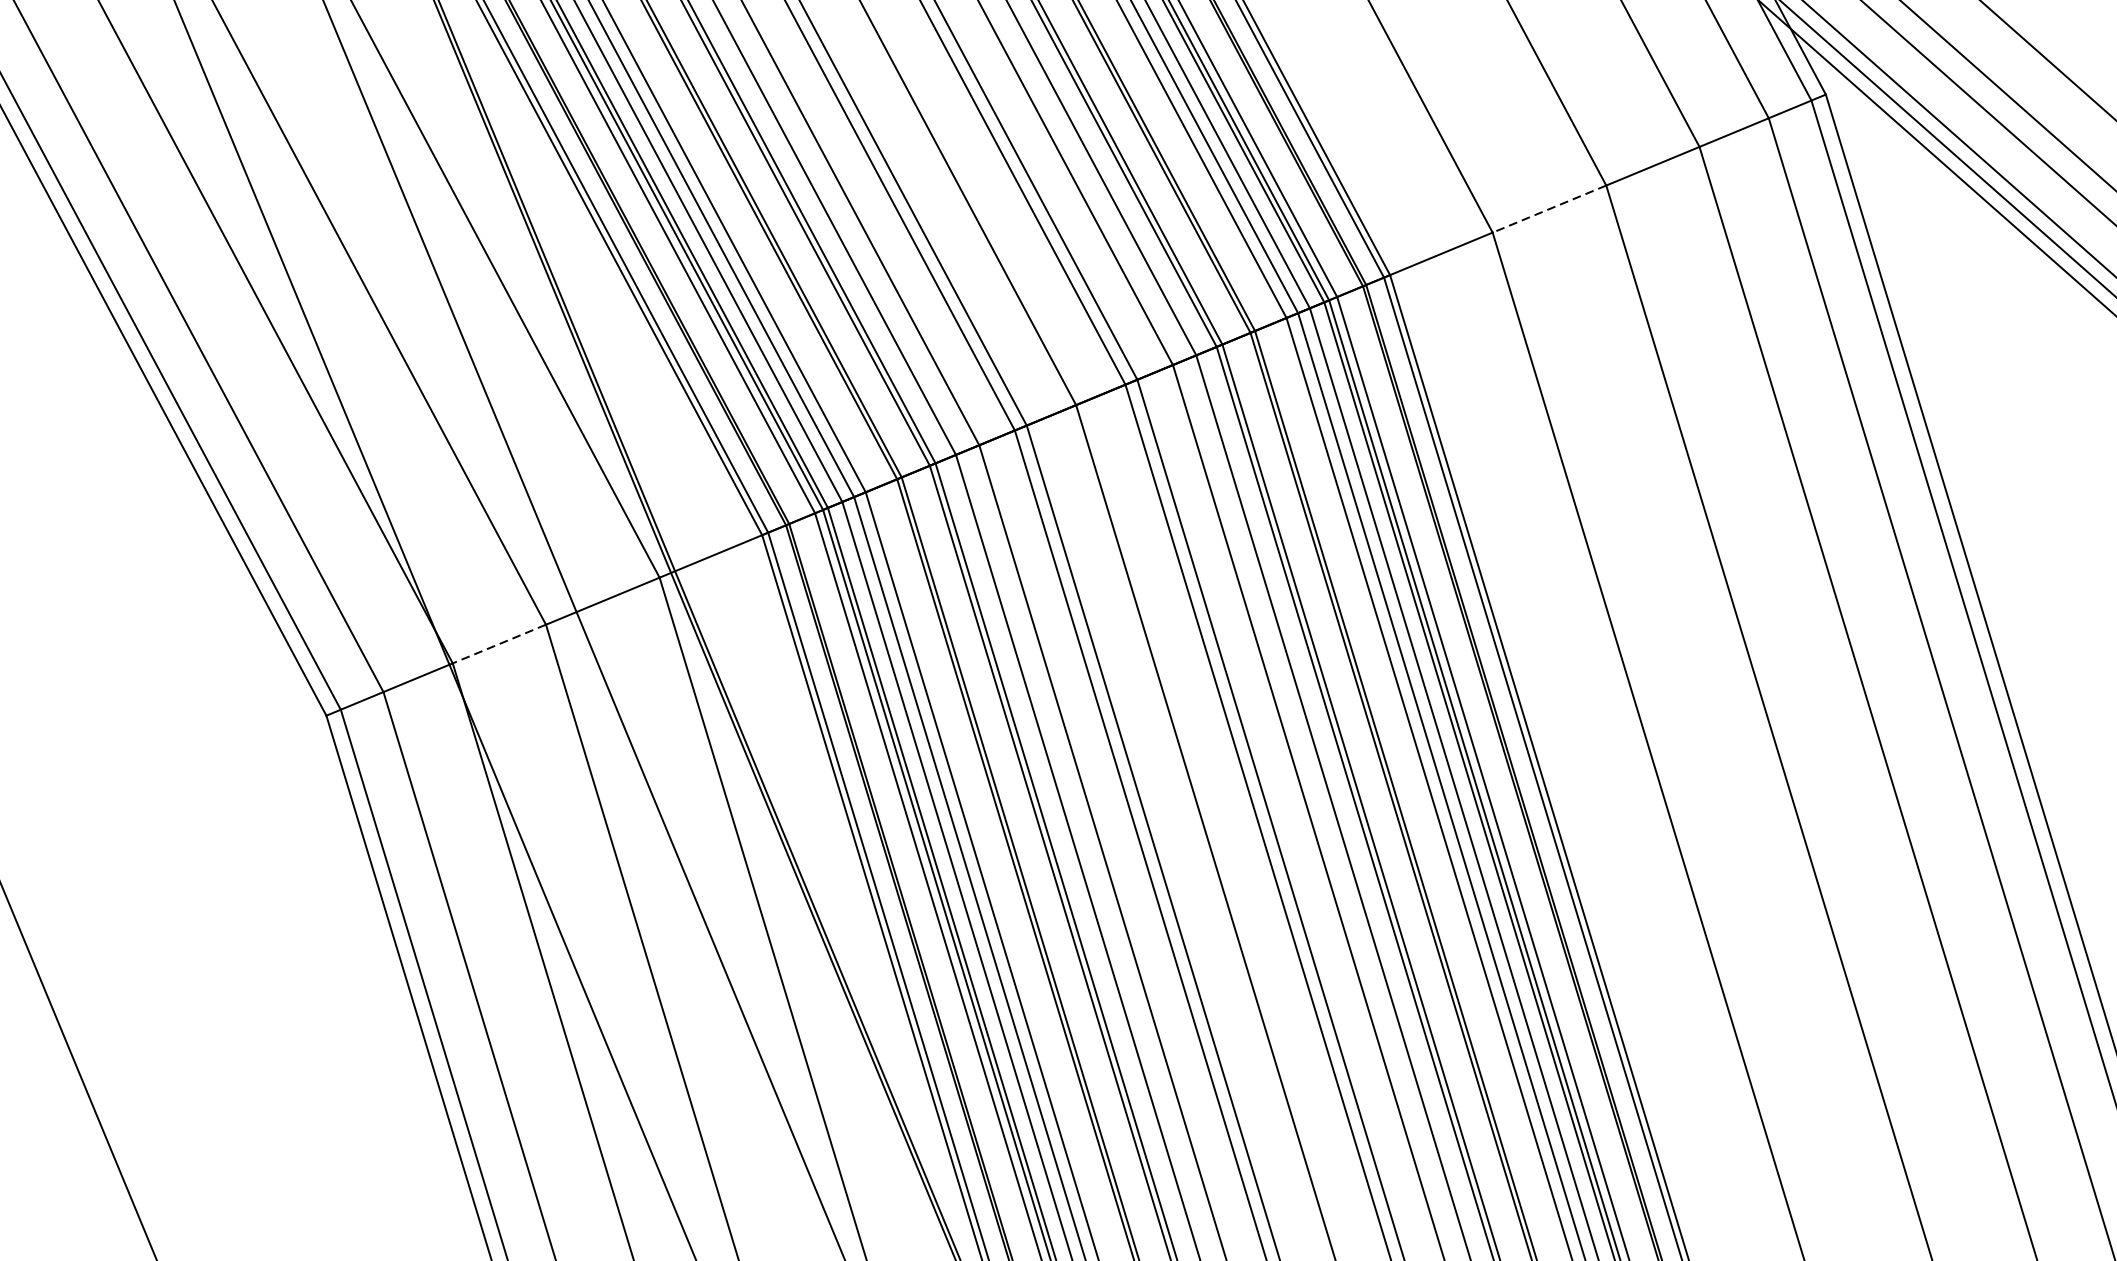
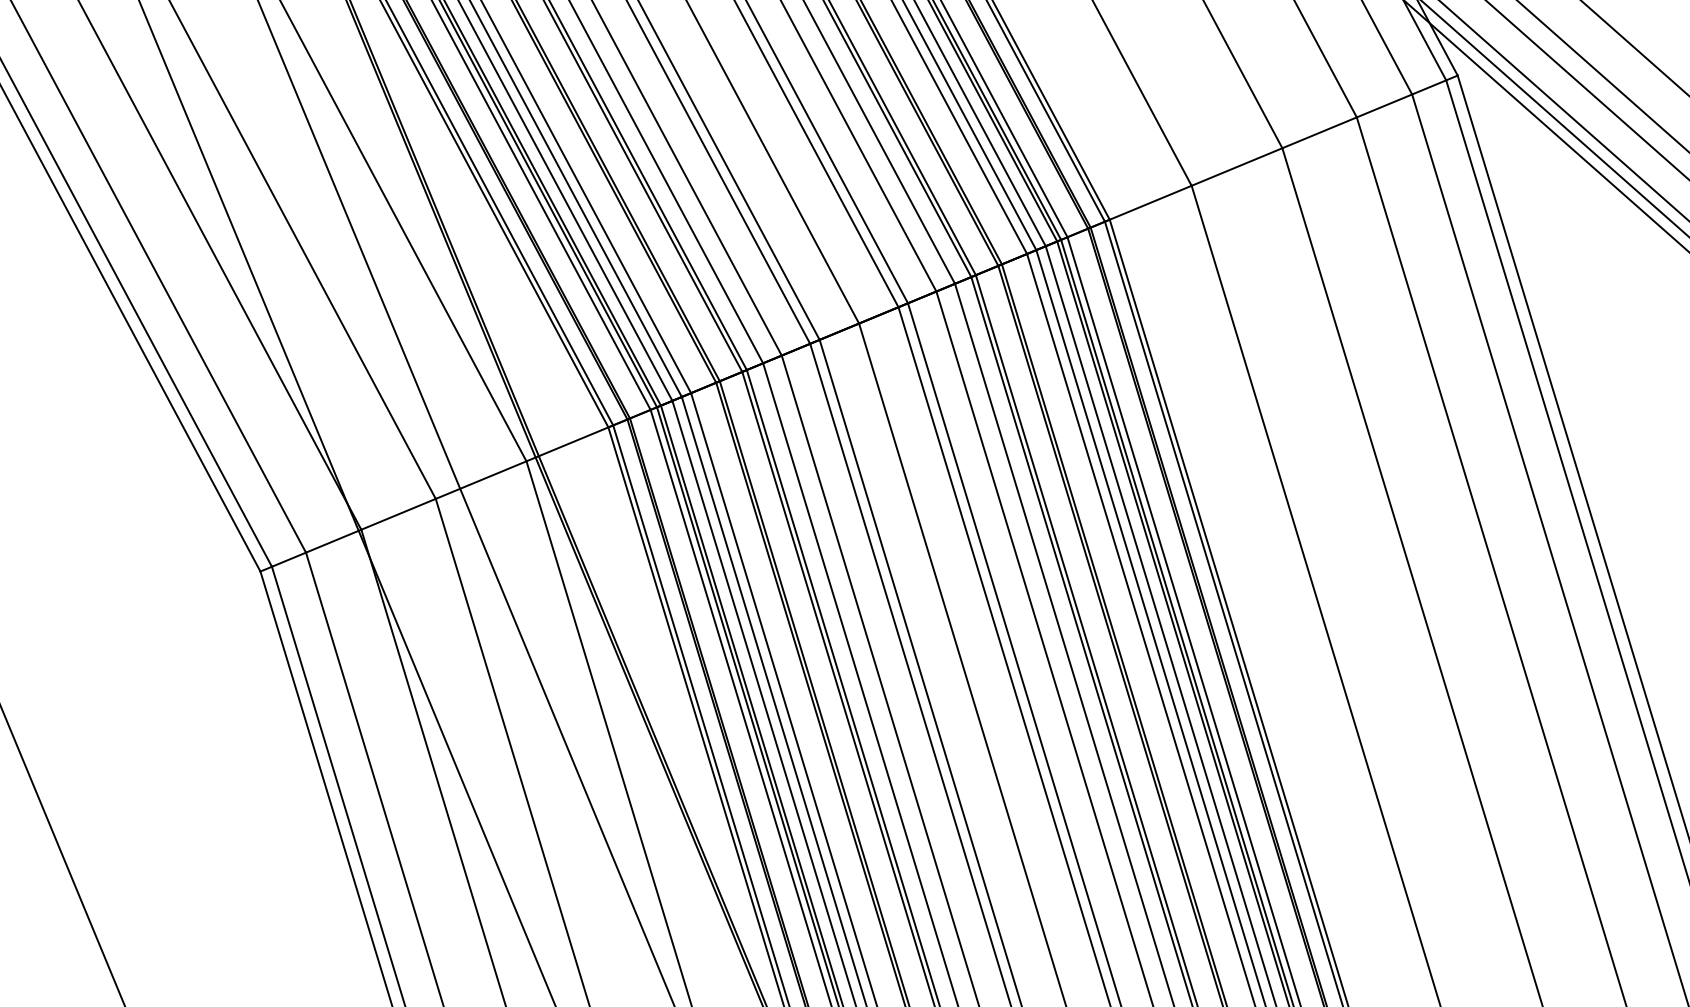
line: (1548, 209) -> (1236, 167), dashed -> solid
line: (499, 644) -> (398, 514), dashed -> solid

